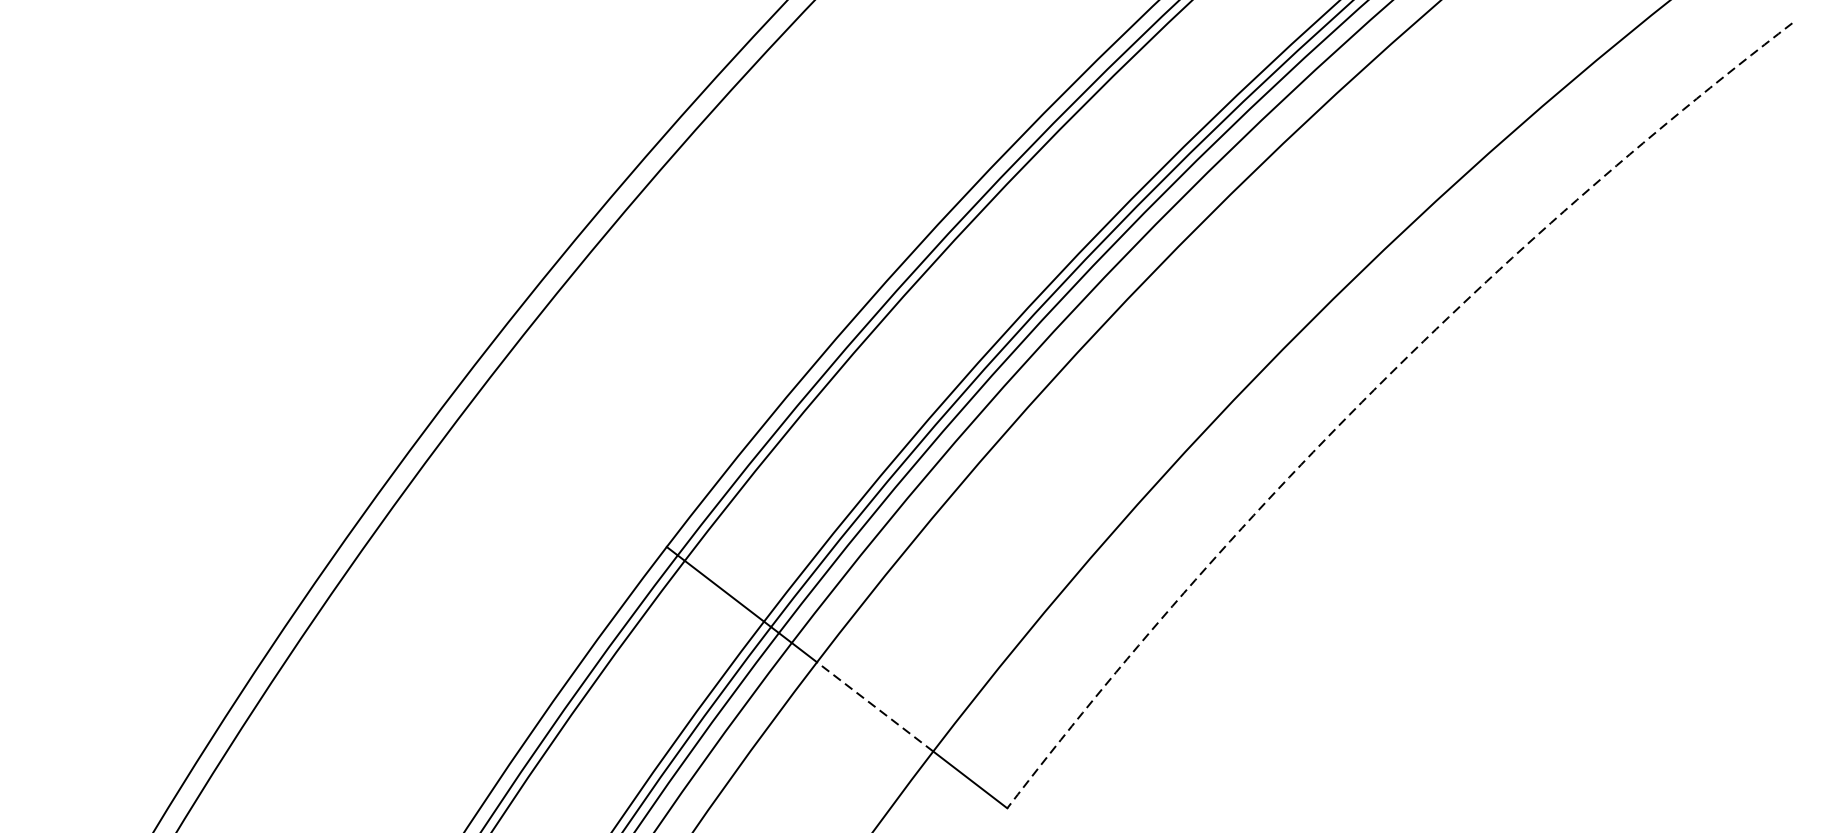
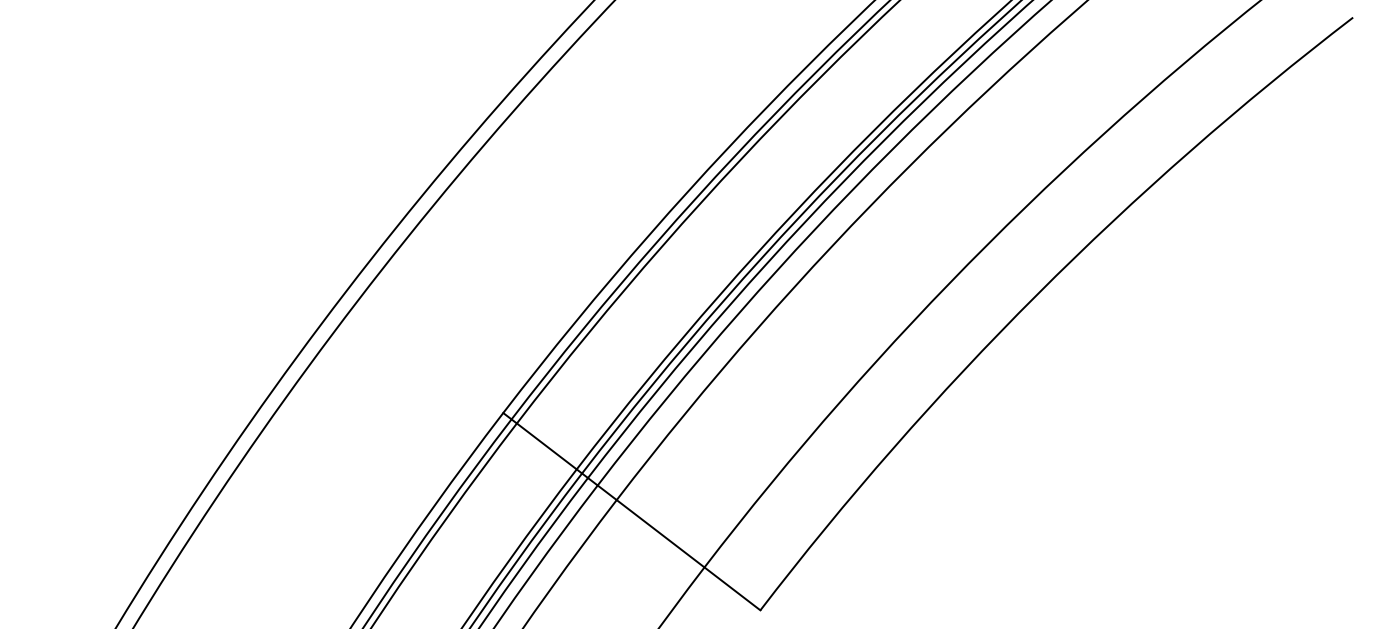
arc: (1374, 390) -> (1037, 294), dashed -> solid
line: (874, 706) -> (660, 533), dashed -> solid

